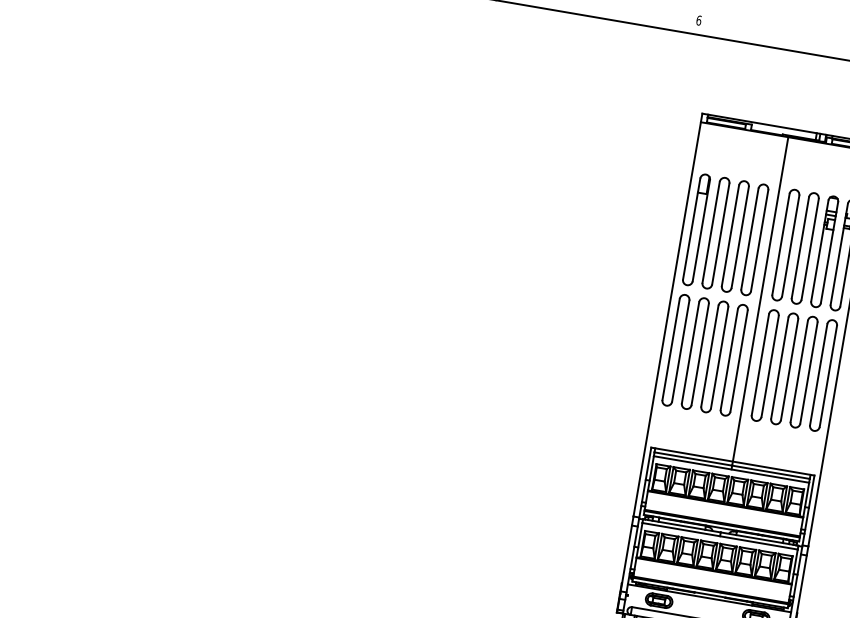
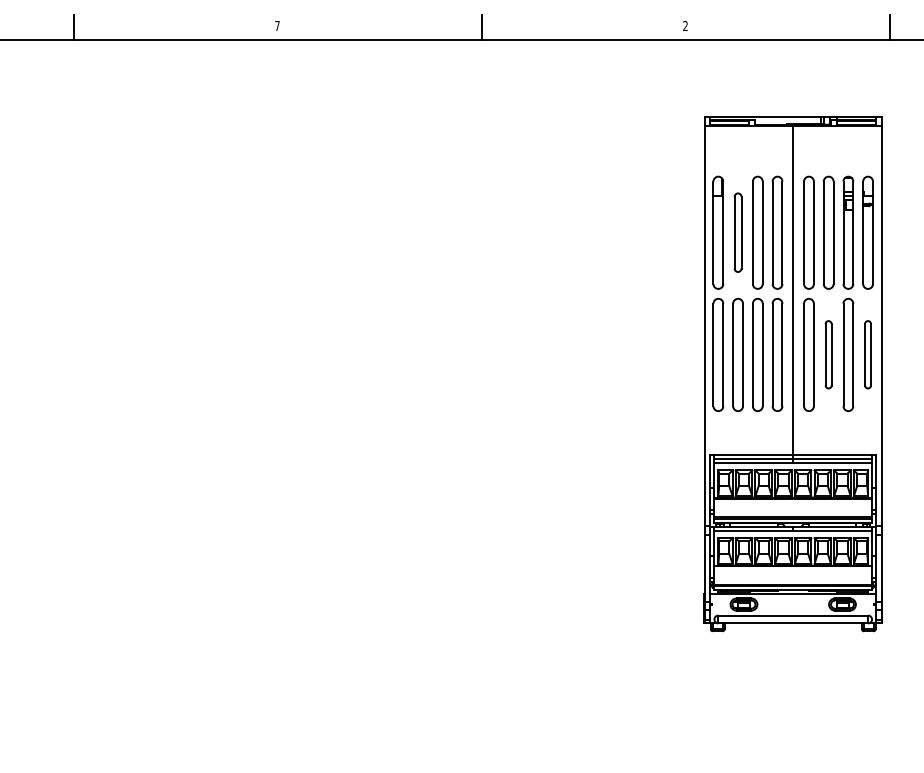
text: (698, 21) -> (685, 26), 6 -> 2
part: (715, 232) -> (737, 232), size x0.7
part: (784, 368) -> (828, 354), size x0.6
part: (823, 374) -> (867, 354), size x0.6

